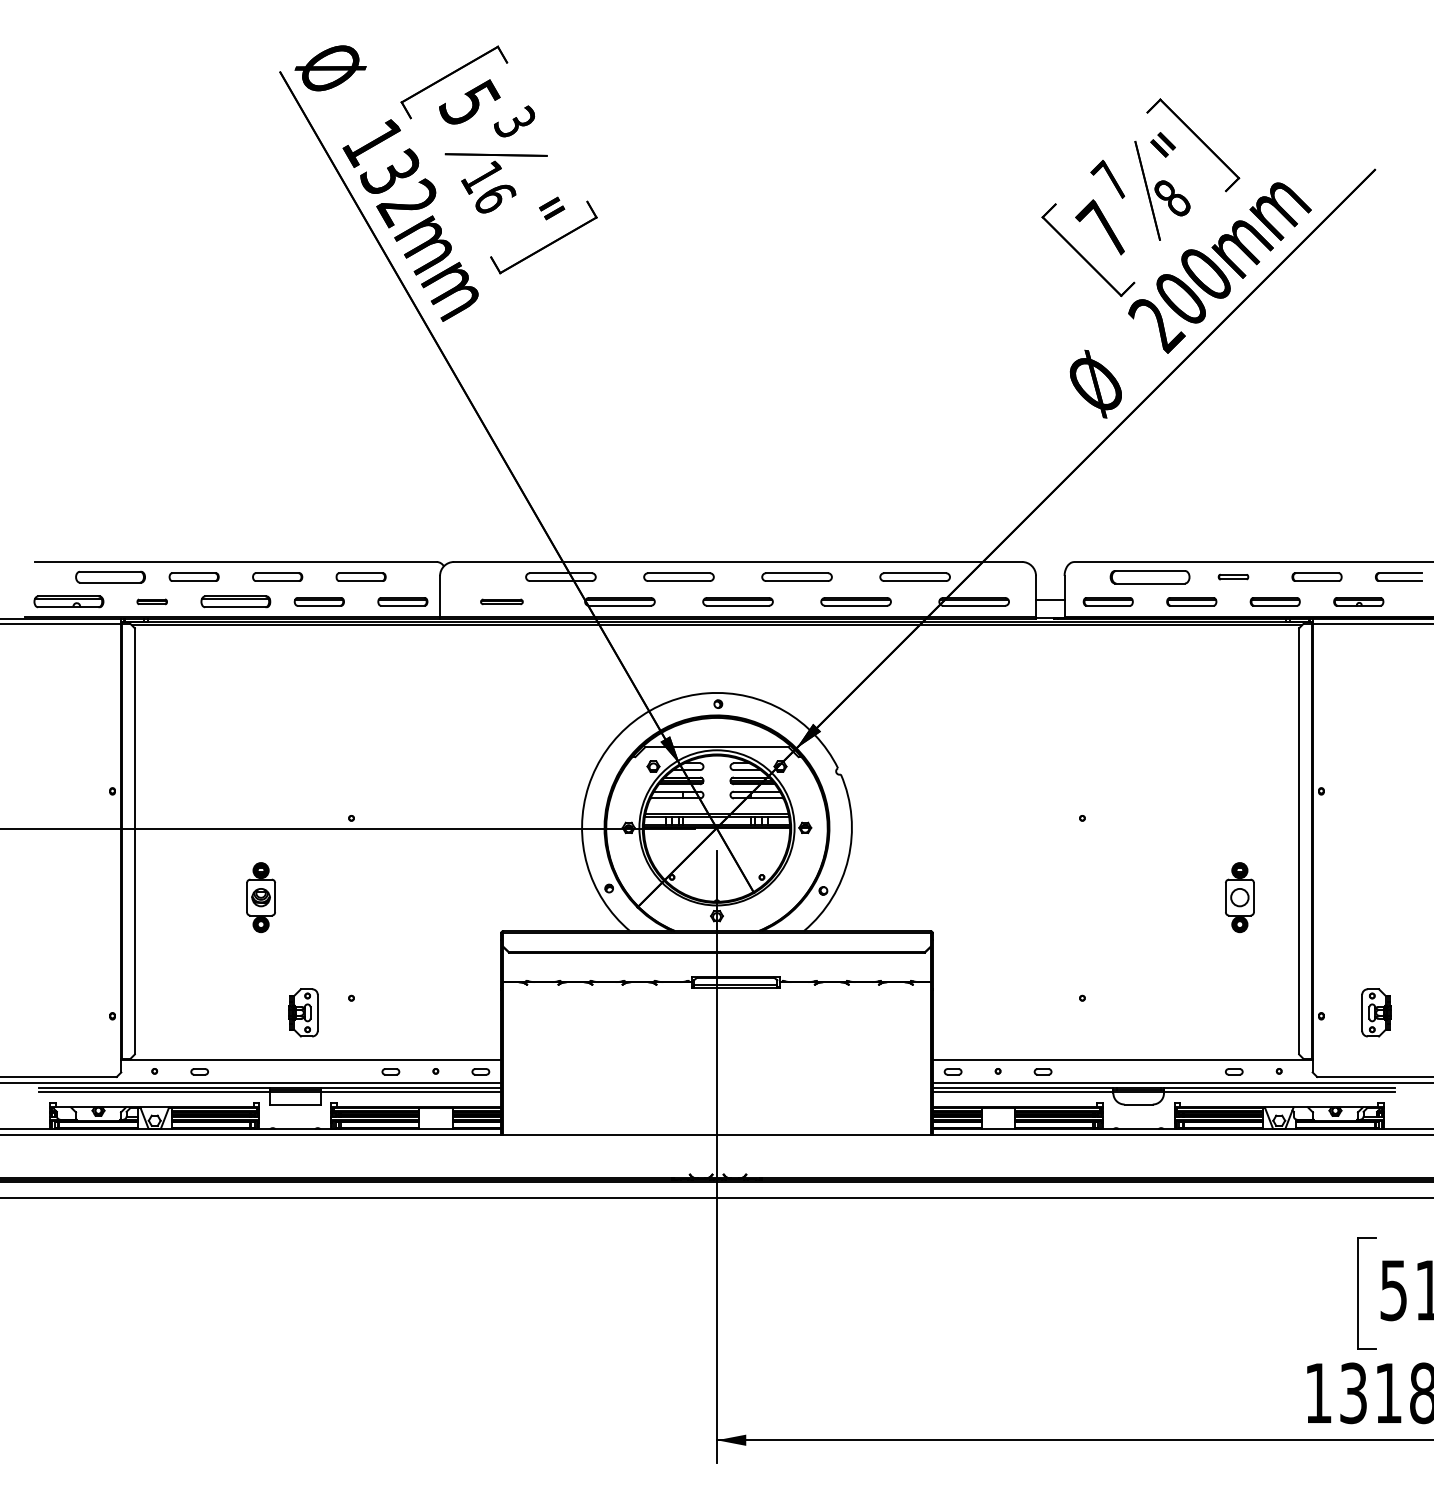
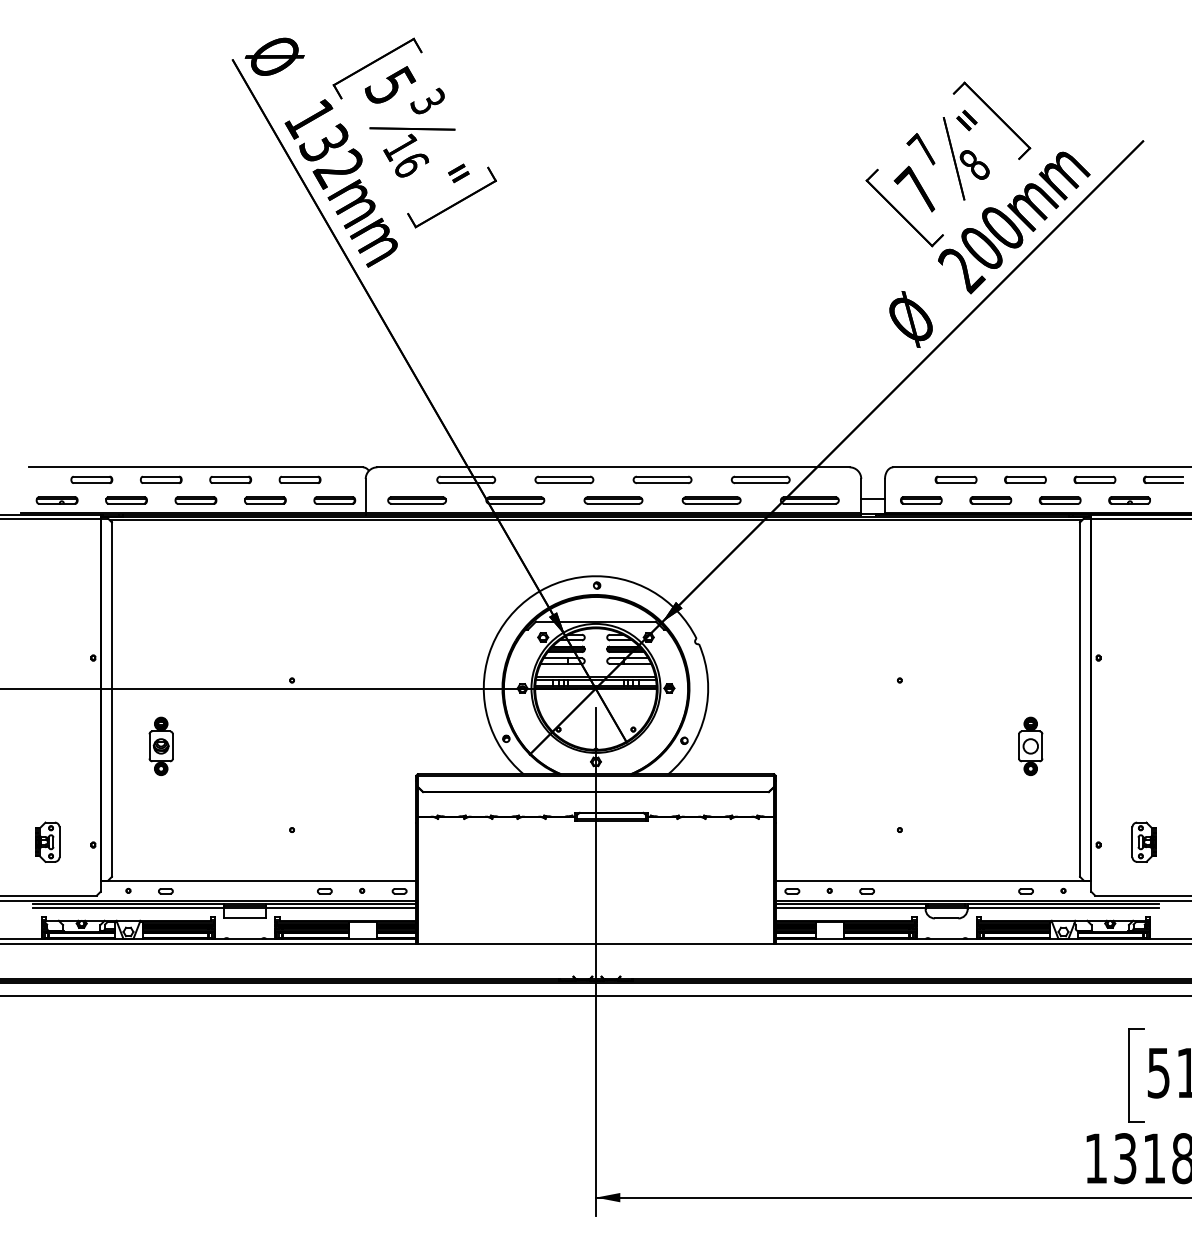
part: (110, 576) -> (91, 479), size x0.71
part: (1149, 576) -> (955, 479), size x0.62
part: (1233, 576) -> (1025, 479), size x1.67
part: (68, 601) -> (56, 500), size x0.71
part: (151, 601) -> (125, 500), size x1.67
part: (235, 601) -> (195, 500), size x0.71
part: (501, 601) -> (416, 500), size x1.67
part: (260, 897) -> (160, 746), moved
part: (303, 1012) -> (47, 841), moved

